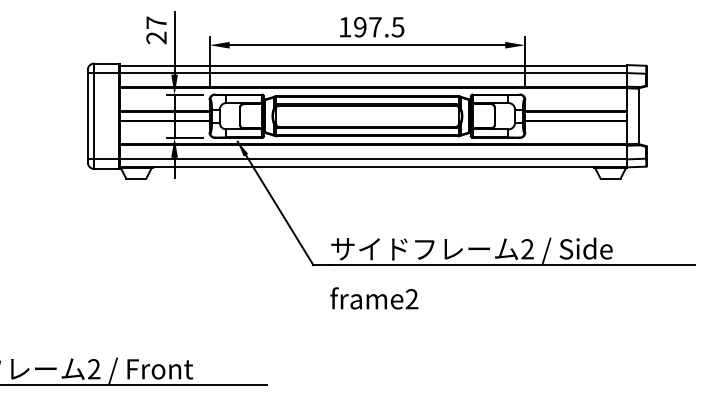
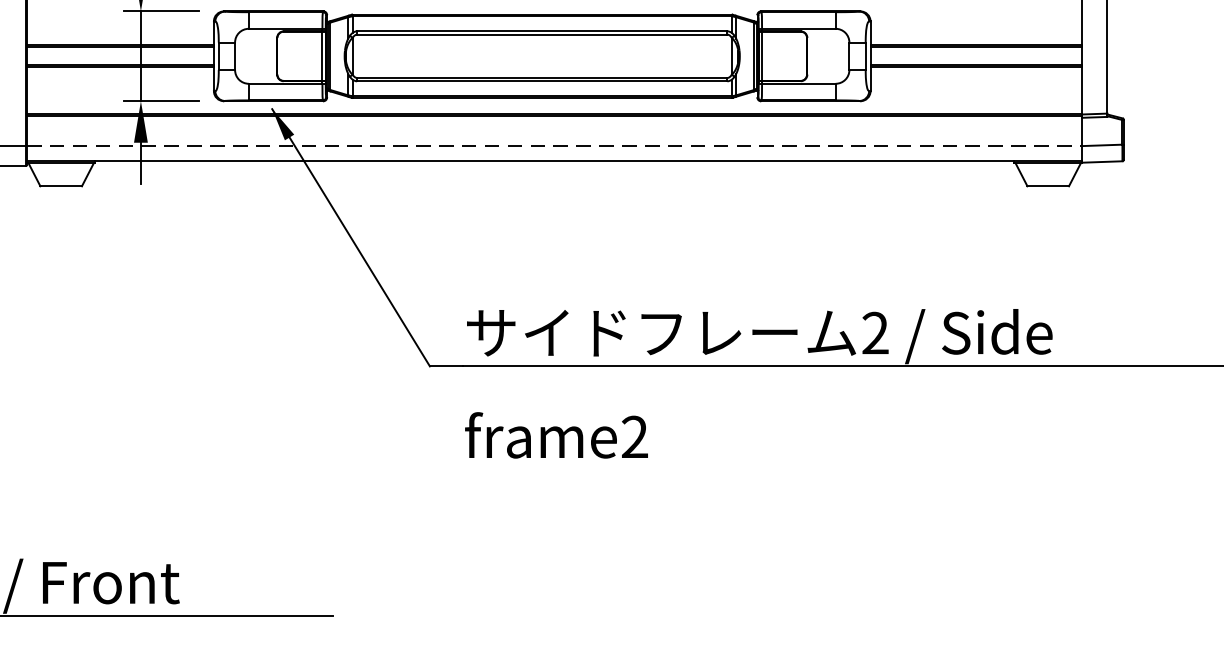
line: (373, 159) -> (554, 146), solid -> dashed

